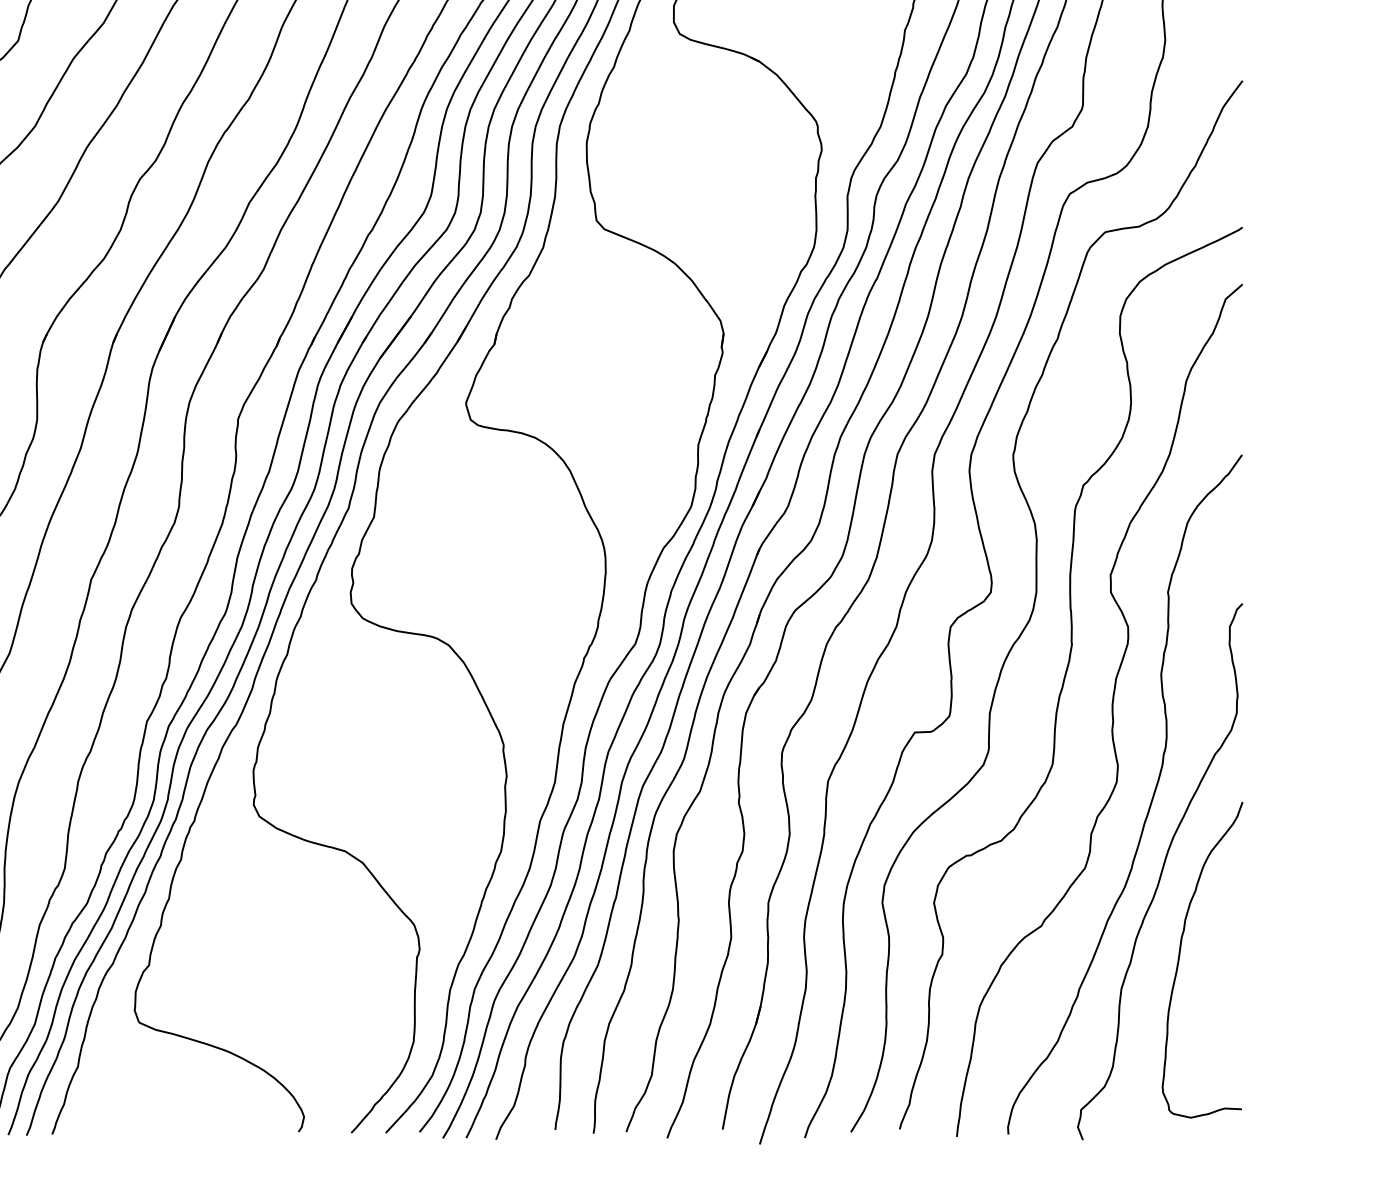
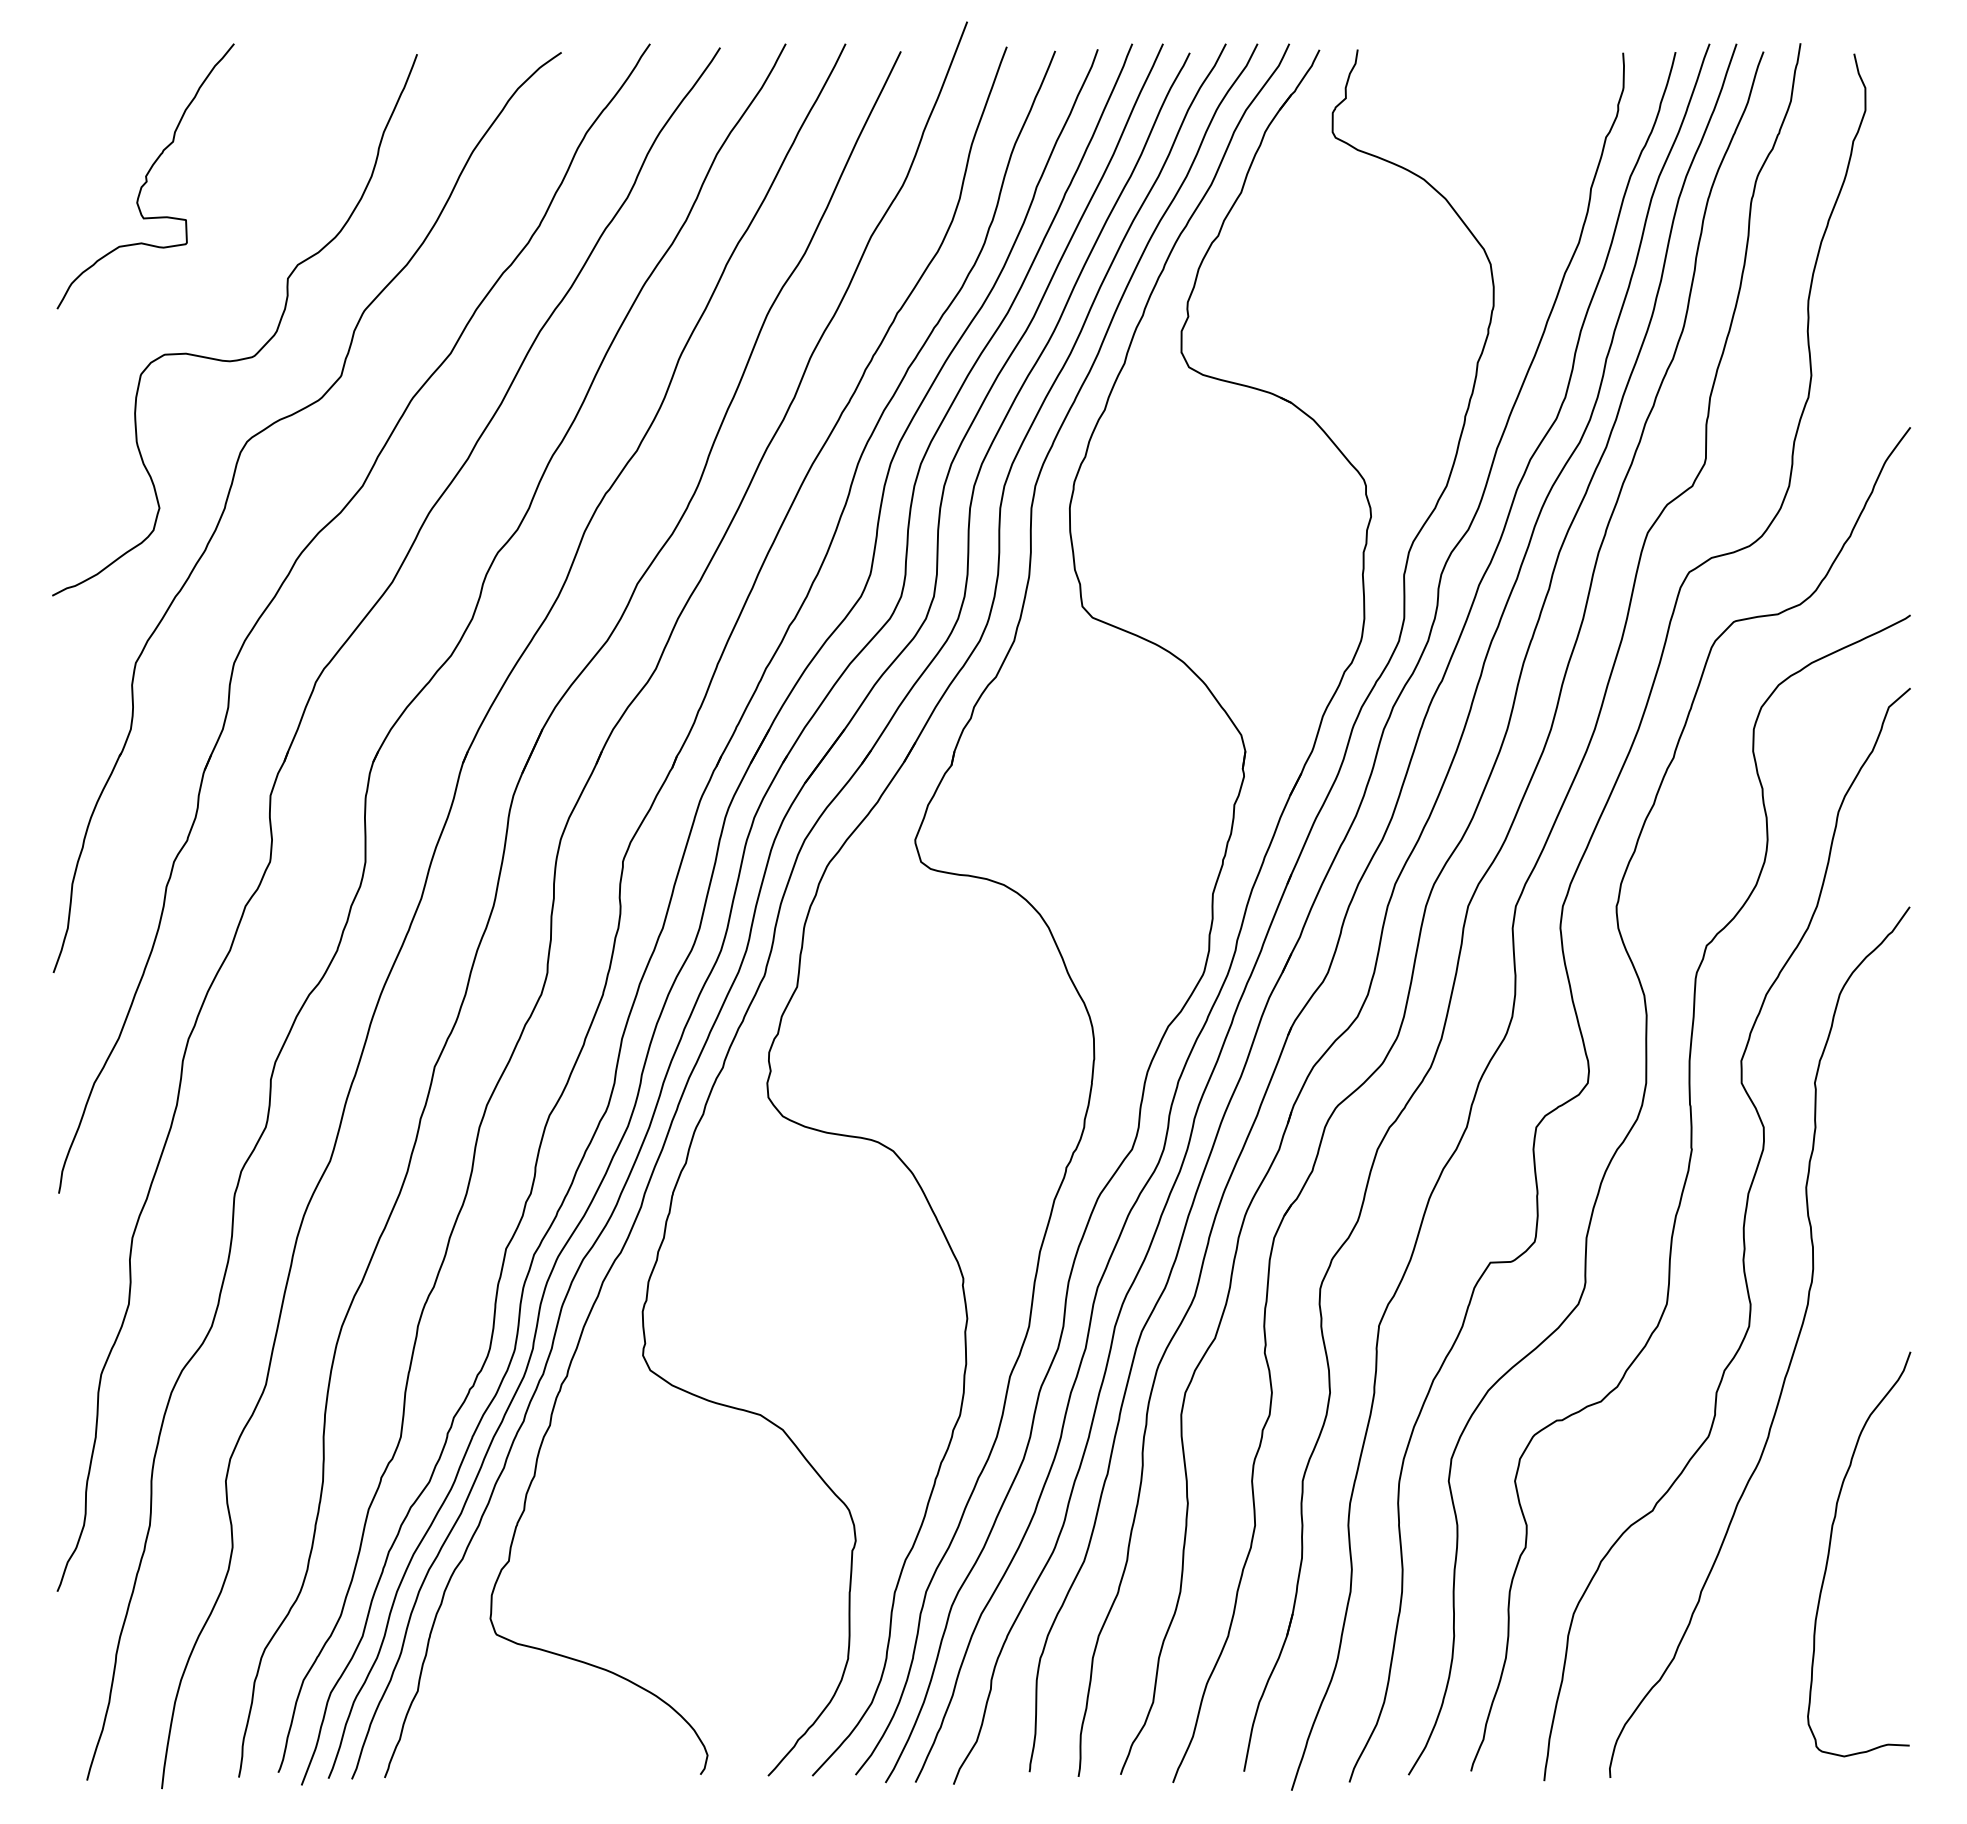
curve: (1160, 872) -> (1805, 1442), removed

